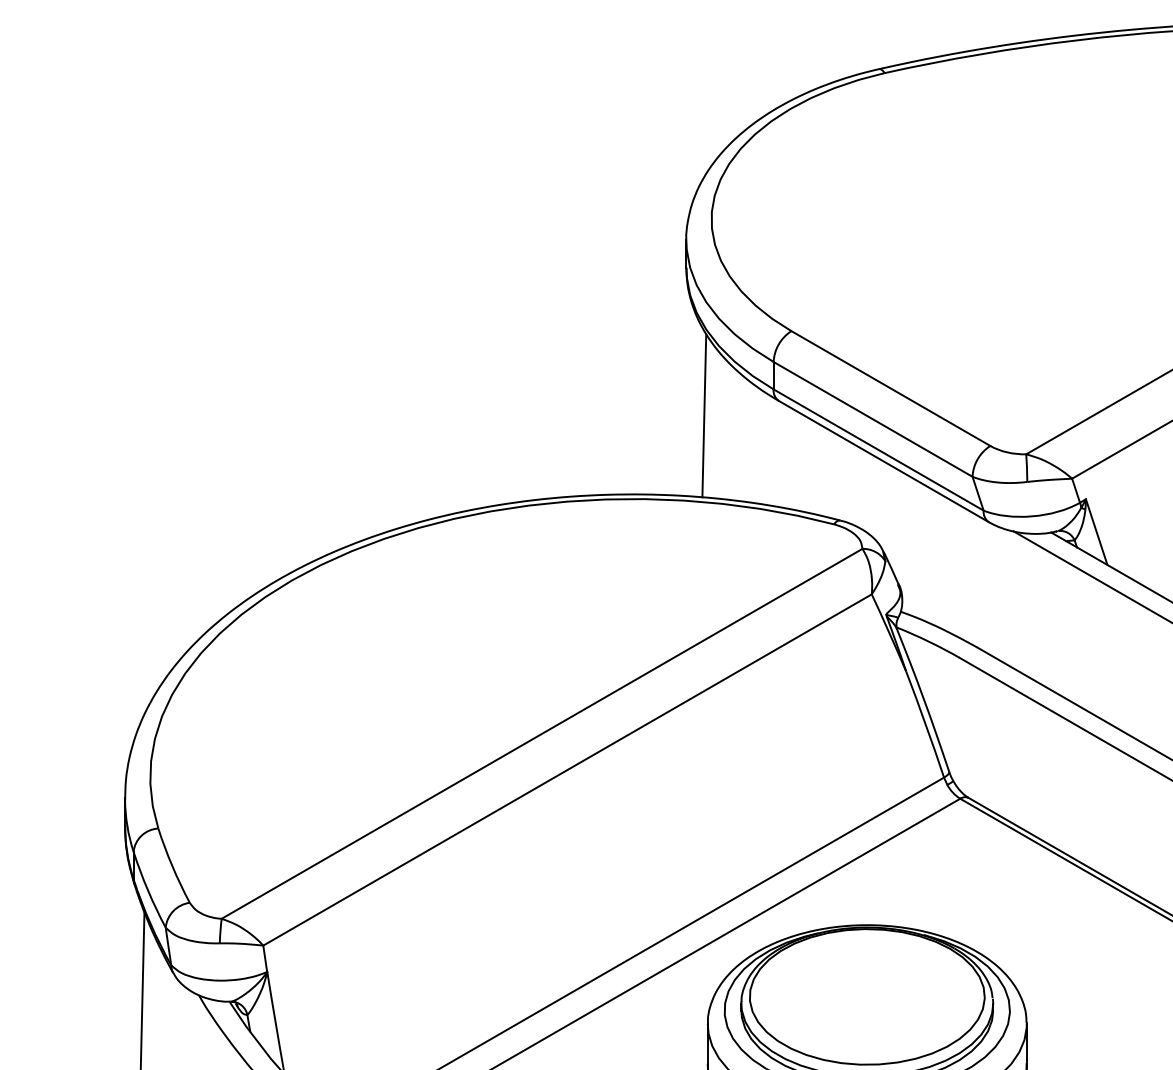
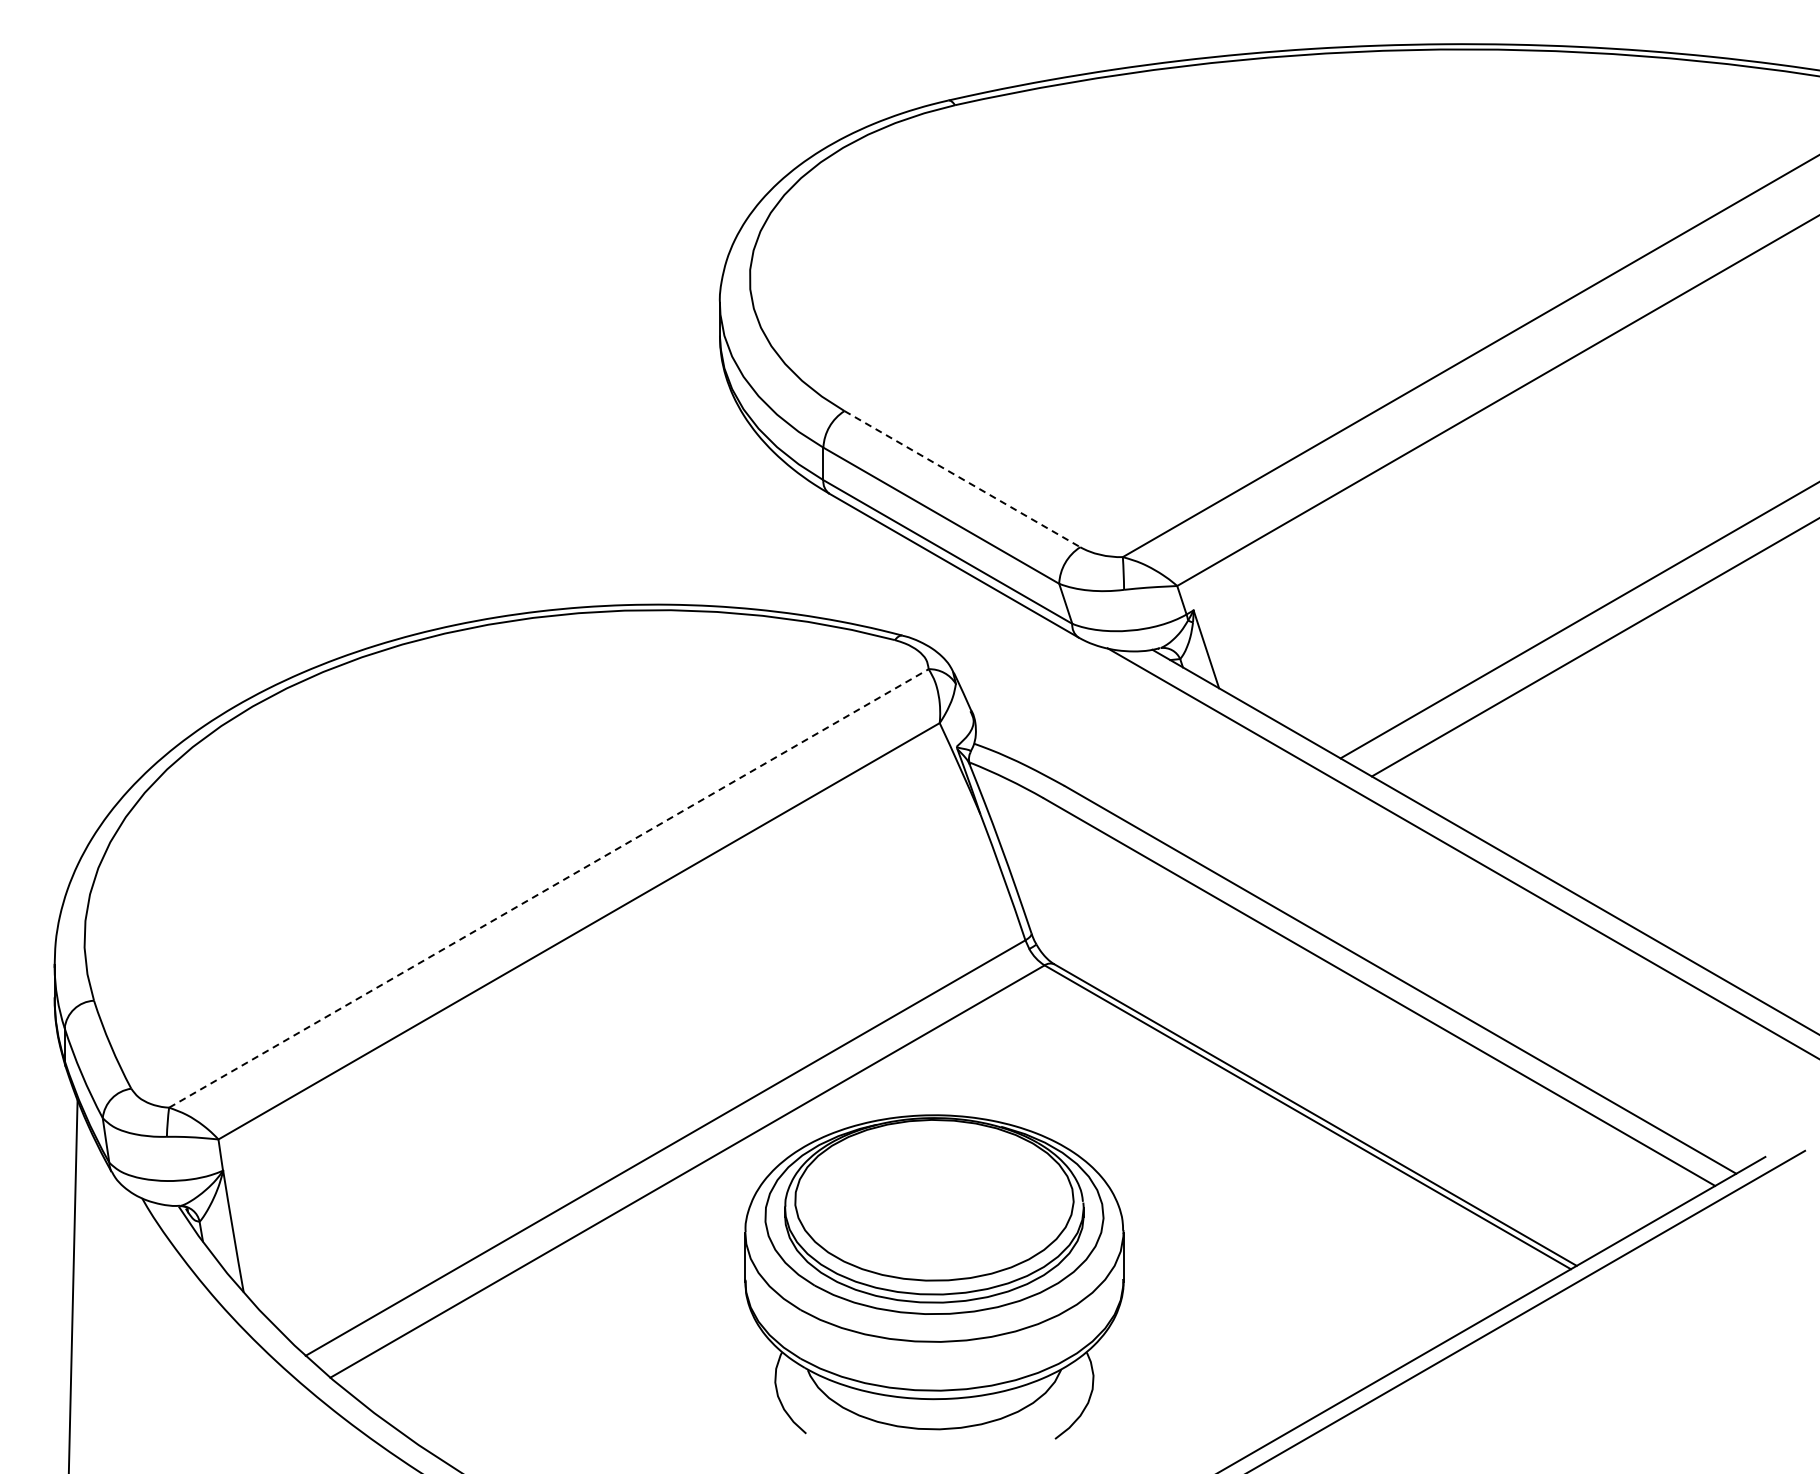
line: (890, 388) -> (962, 479), solid -> dashed
line: (703, 415) -> (740, 511), removed
line: (541, 733) -> (548, 888), solid -> dashed

